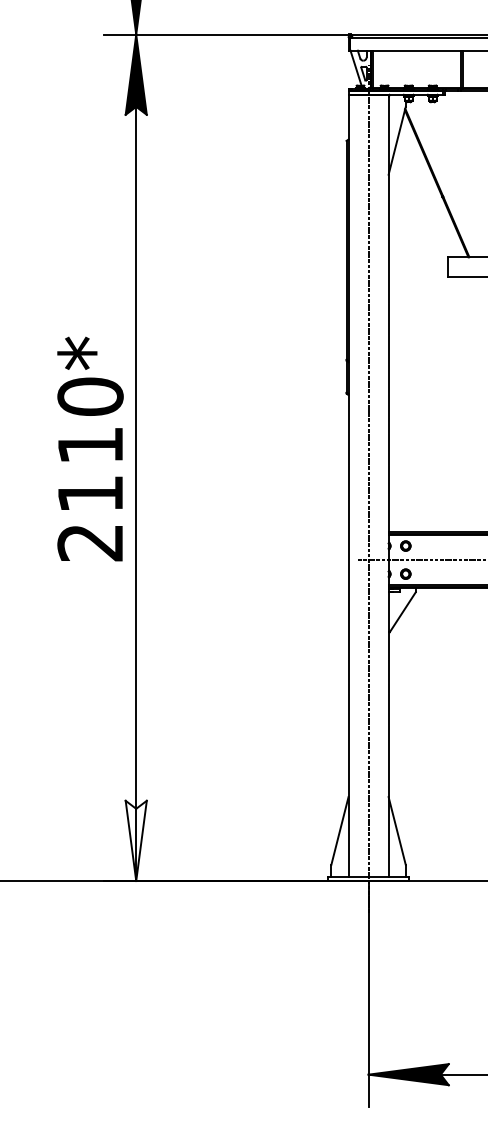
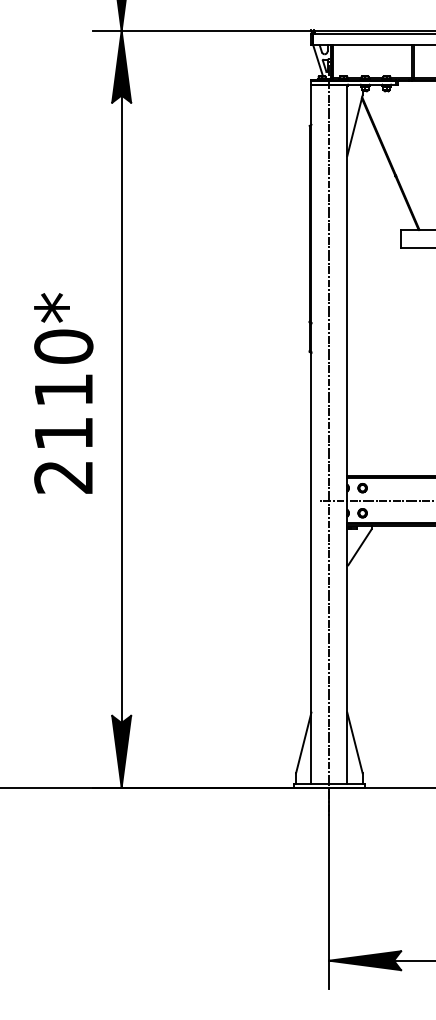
text: (90, 449) -> (63, 393), moved
fill: (136, 840) -> (121, 751), added

